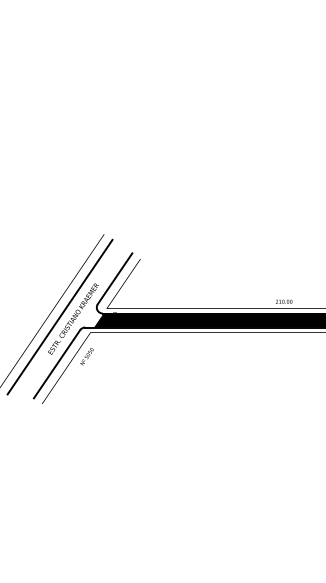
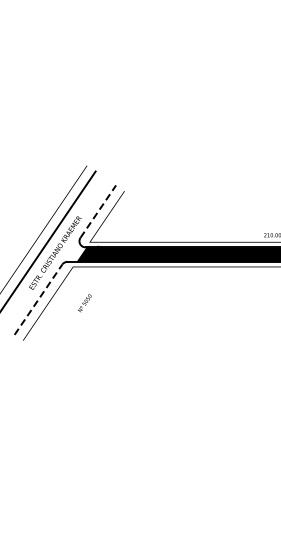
line: (115, 278) -> (98, 211), solid -> dashed
text: (86, 356) -> (84, 303), moved
line: (57, 363) -> (38, 298), solid -> dashed

